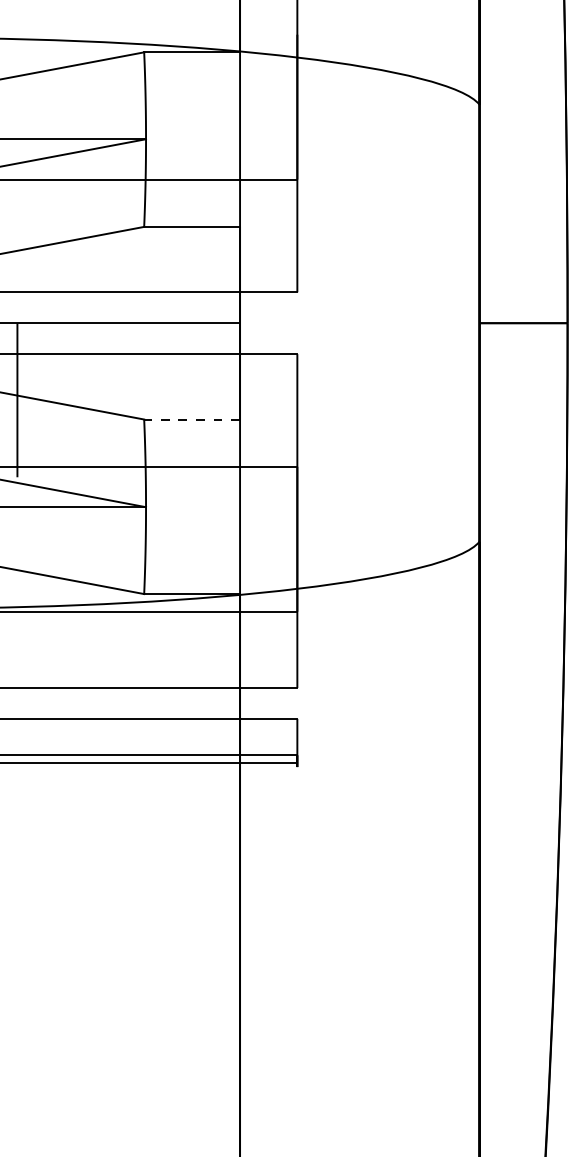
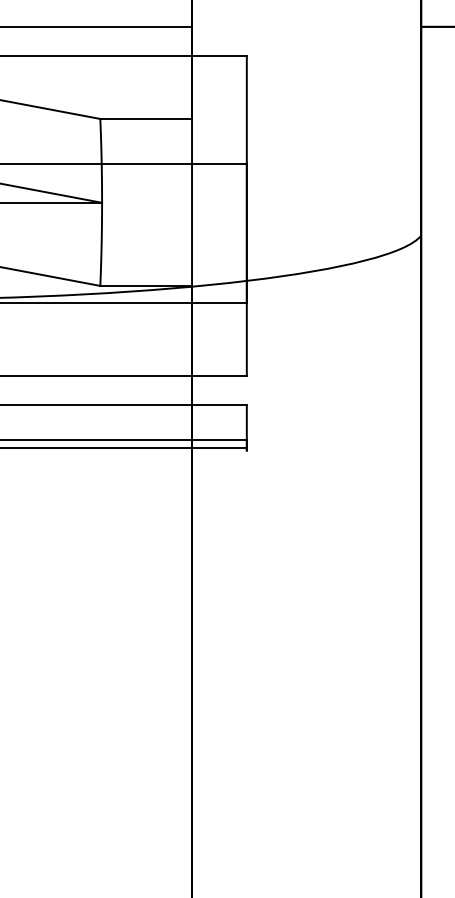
line: (192, 419) -> (146, 118), dashed -> solid

